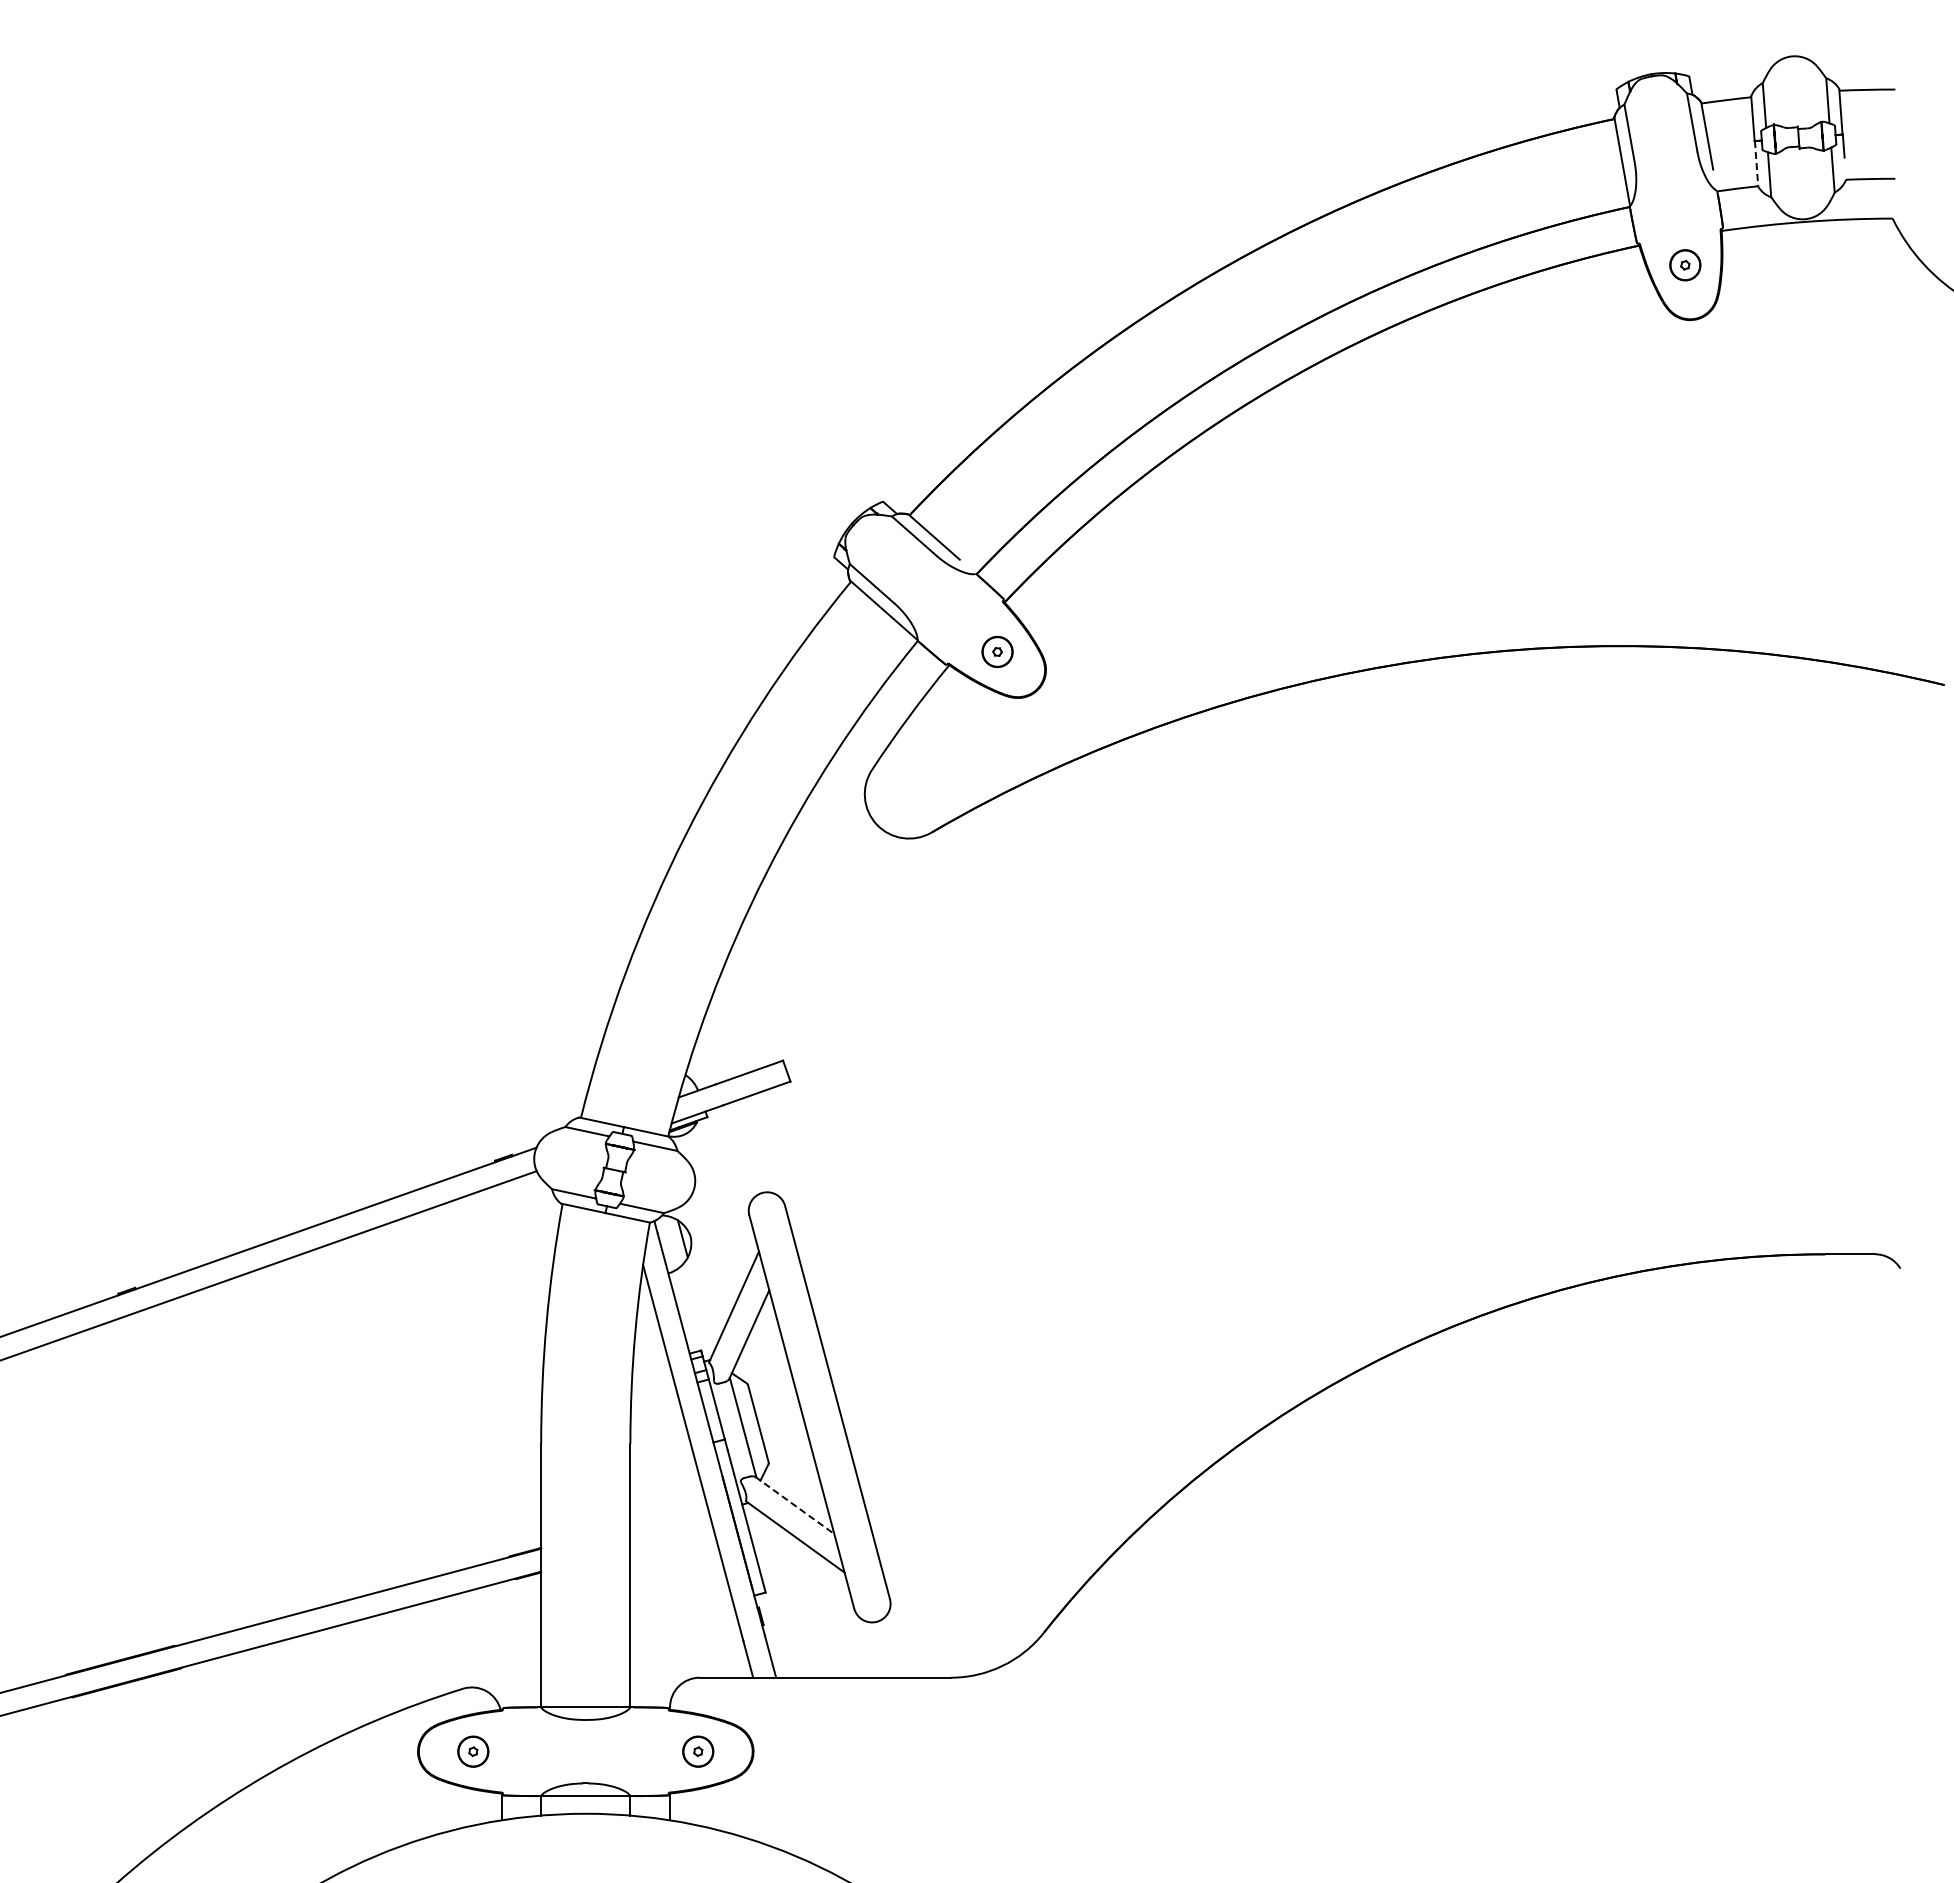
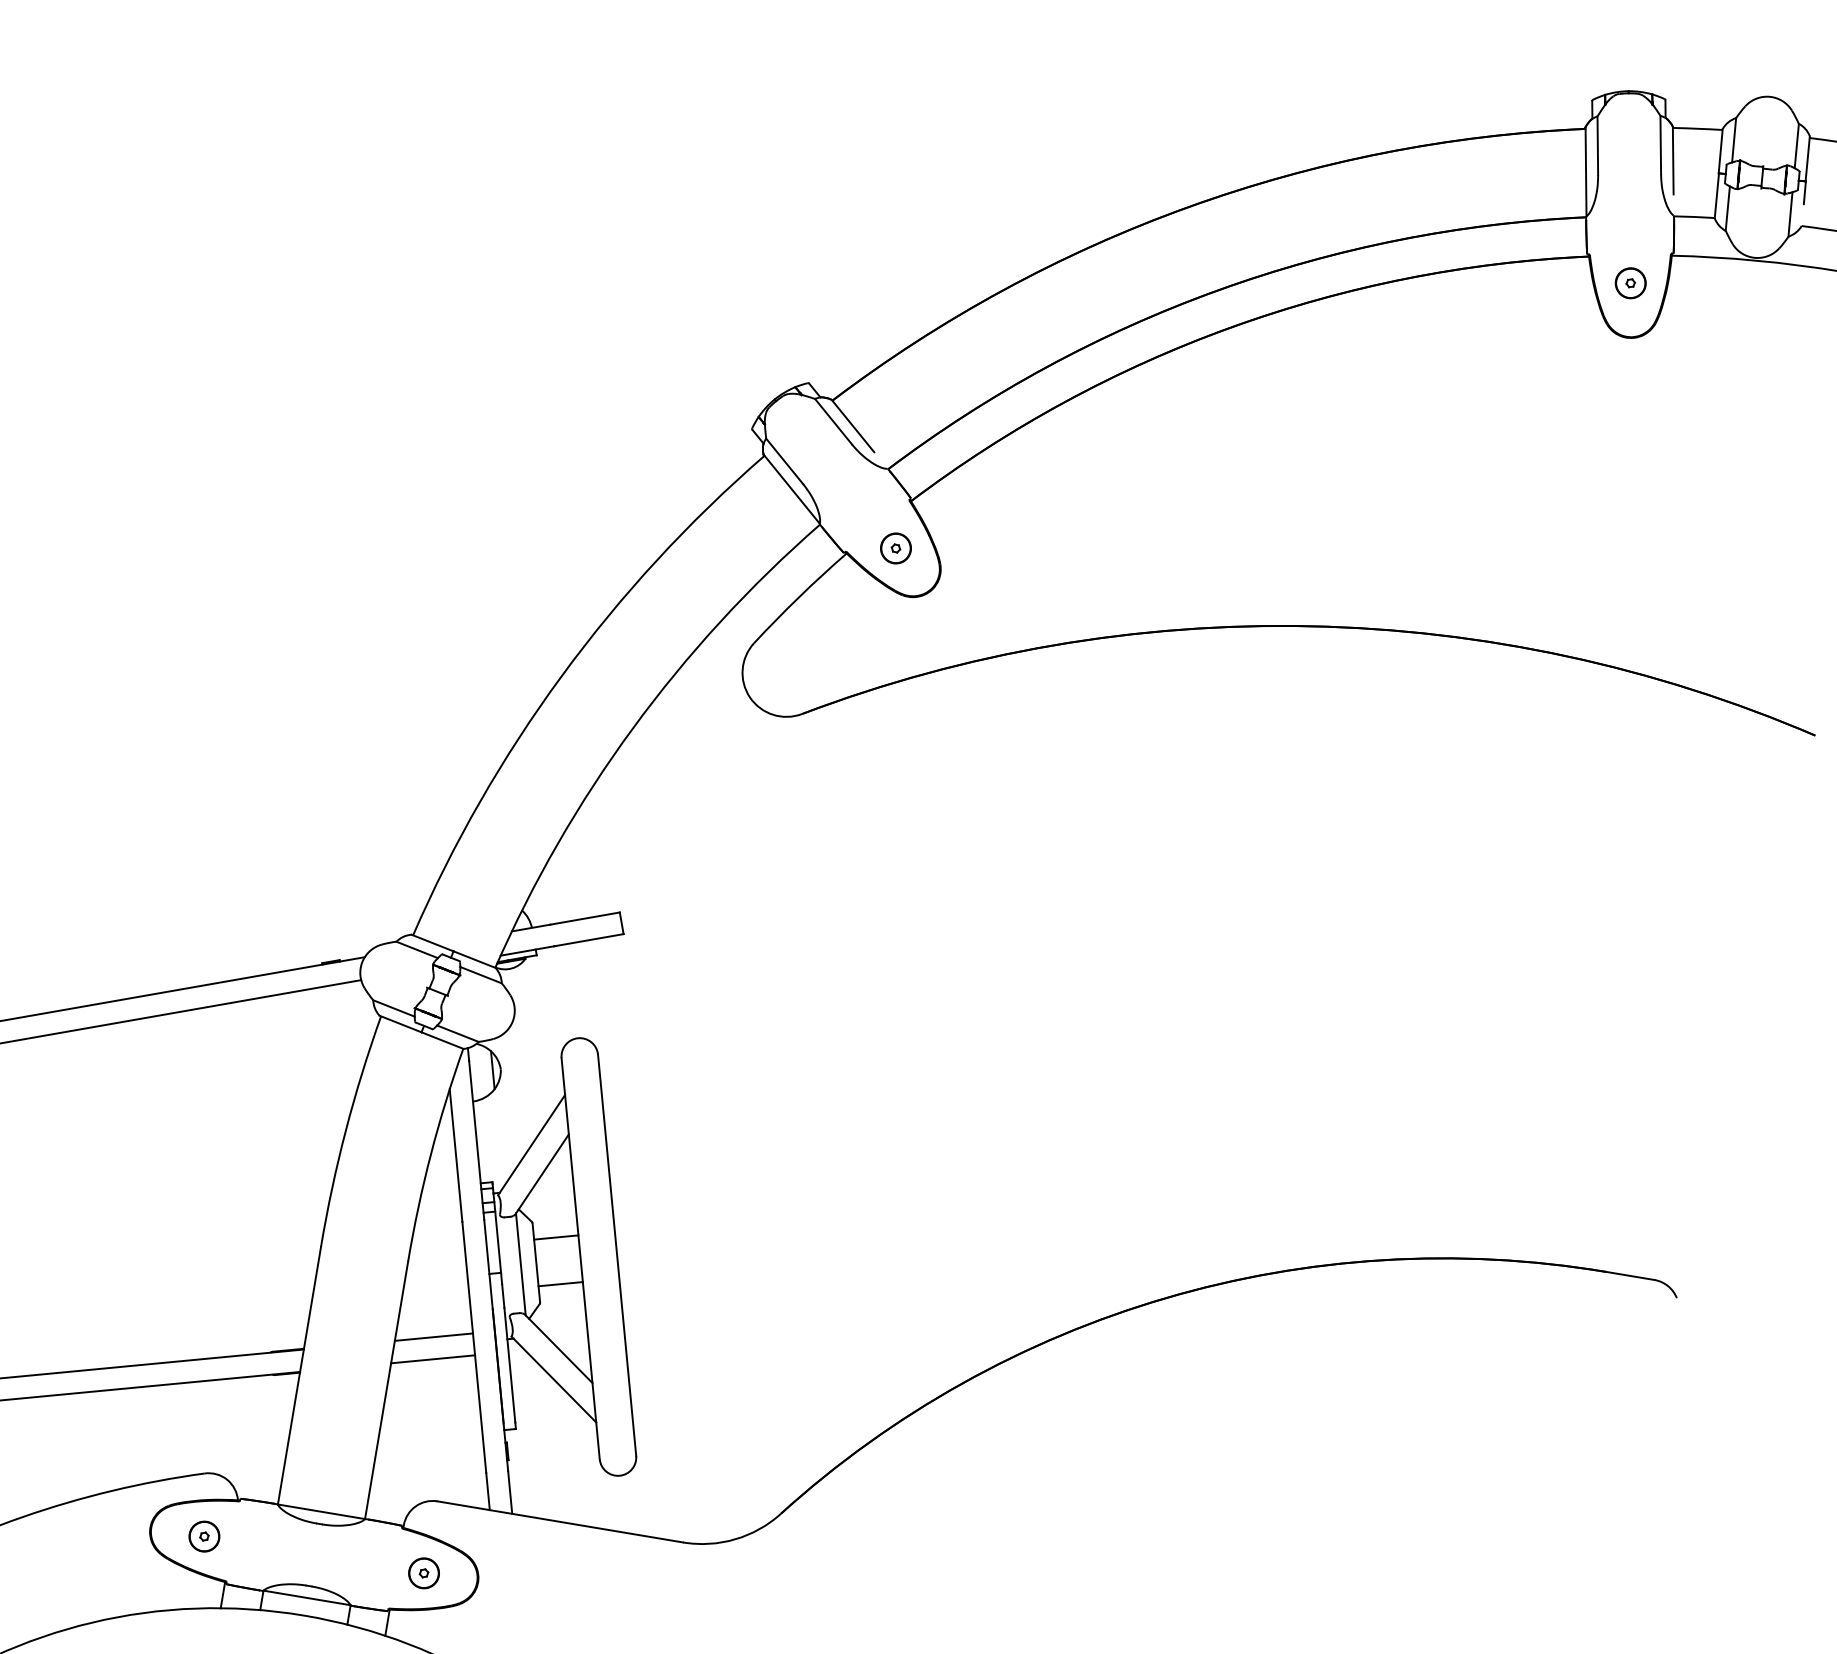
line: (1756, 163) -> (1716, 195), dashed -> solid
line: (773, 1394) -> (555, 1236), added
line: (785, 1440) -> (560, 1283), added
line: (794, 1505) -> (558, 1348), dashed -> solid
line: (668, 1514) -> (433, 1336), added
line: (671, 1536) -> (433, 1358), added

